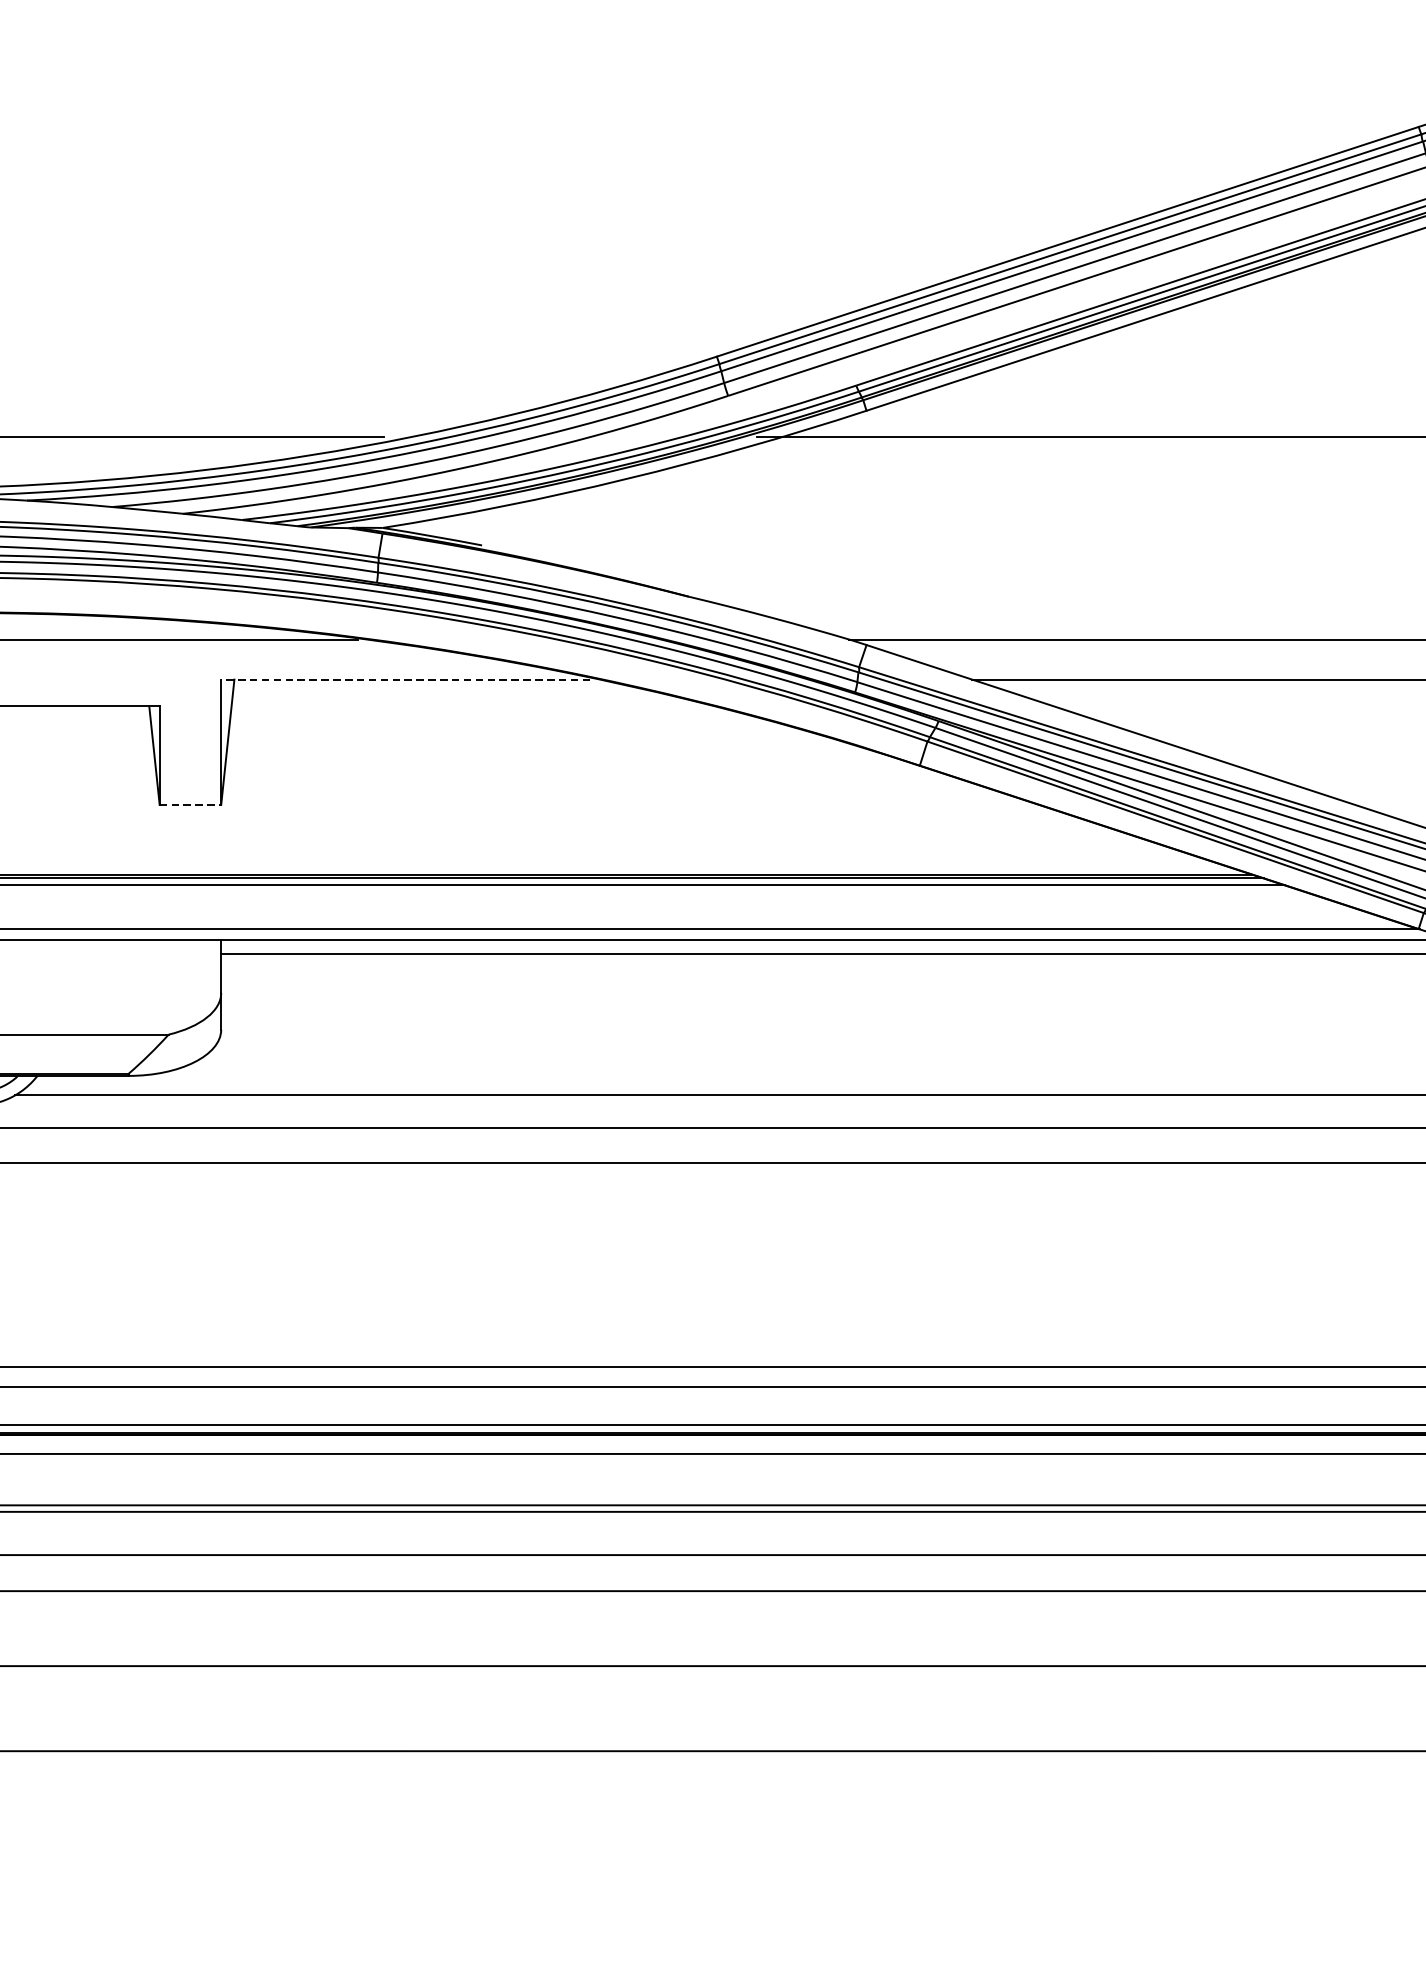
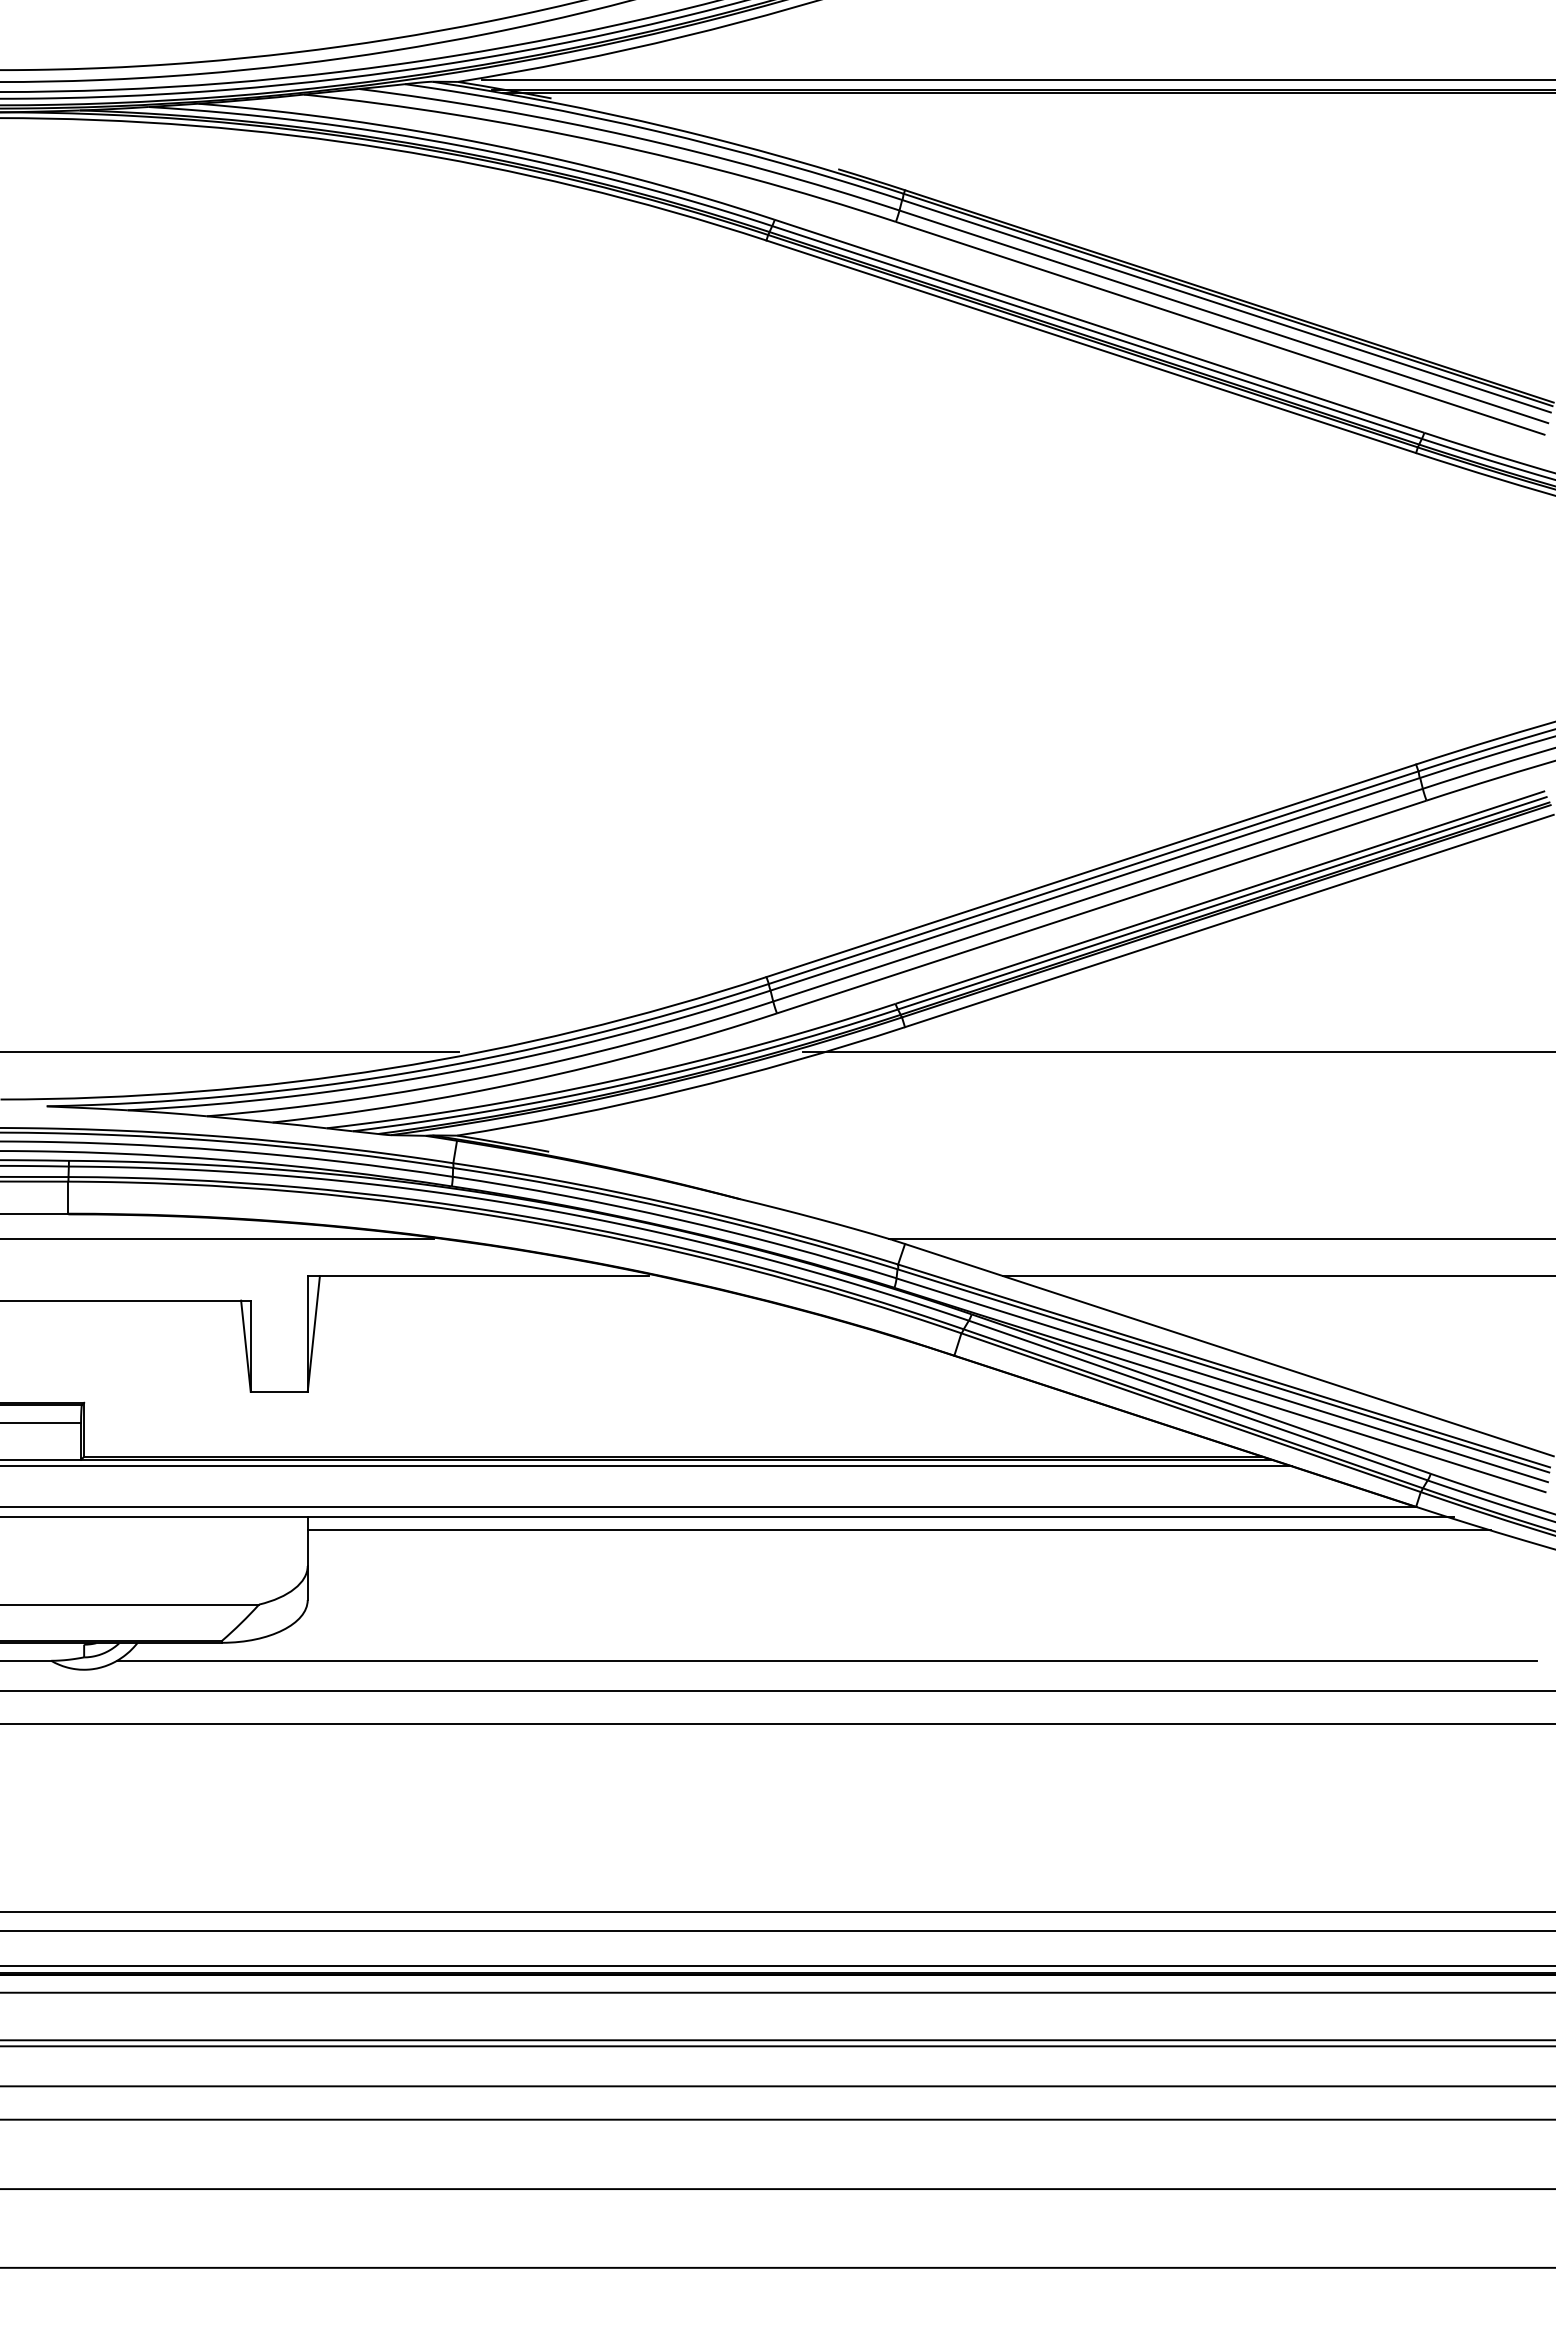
line: (405, 680) -> (478, 1276), dashed -> solid
line: (190, 804) -> (279, 1391), dashed -> solid

